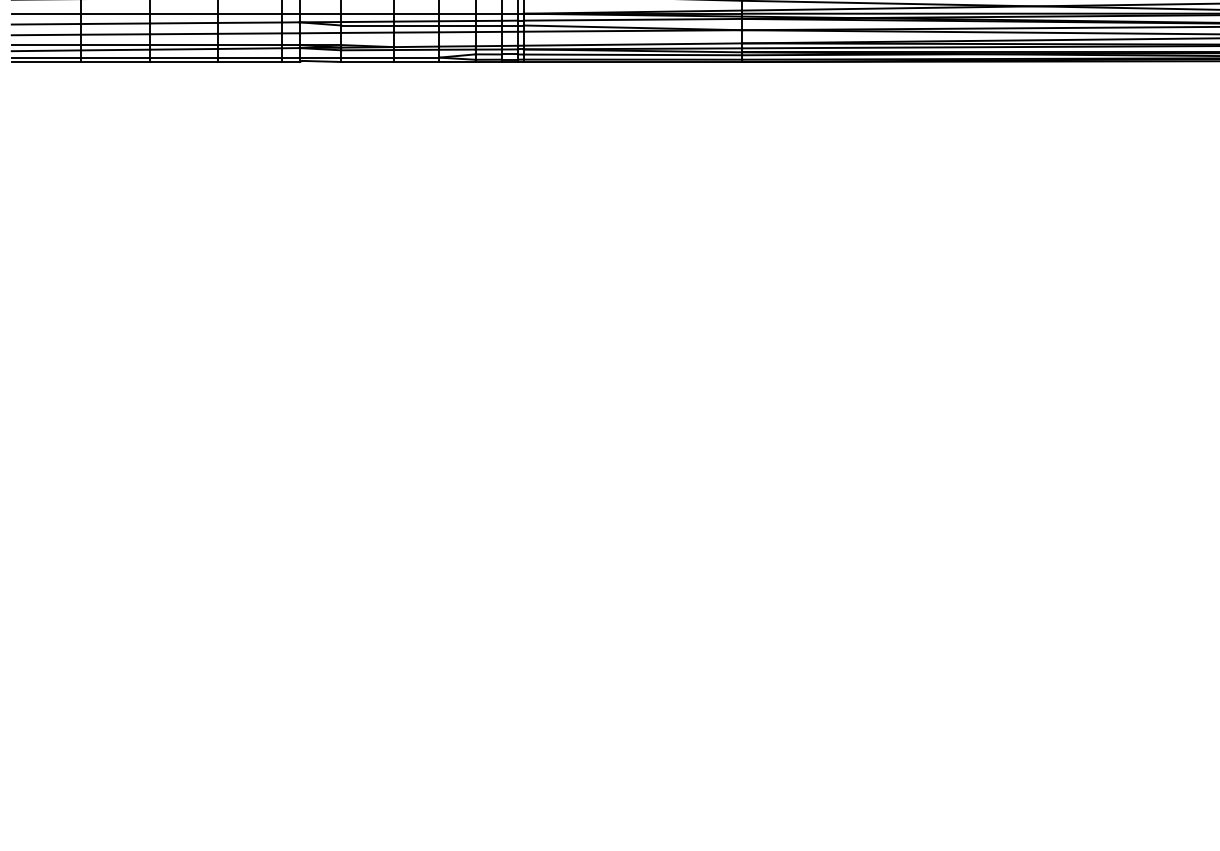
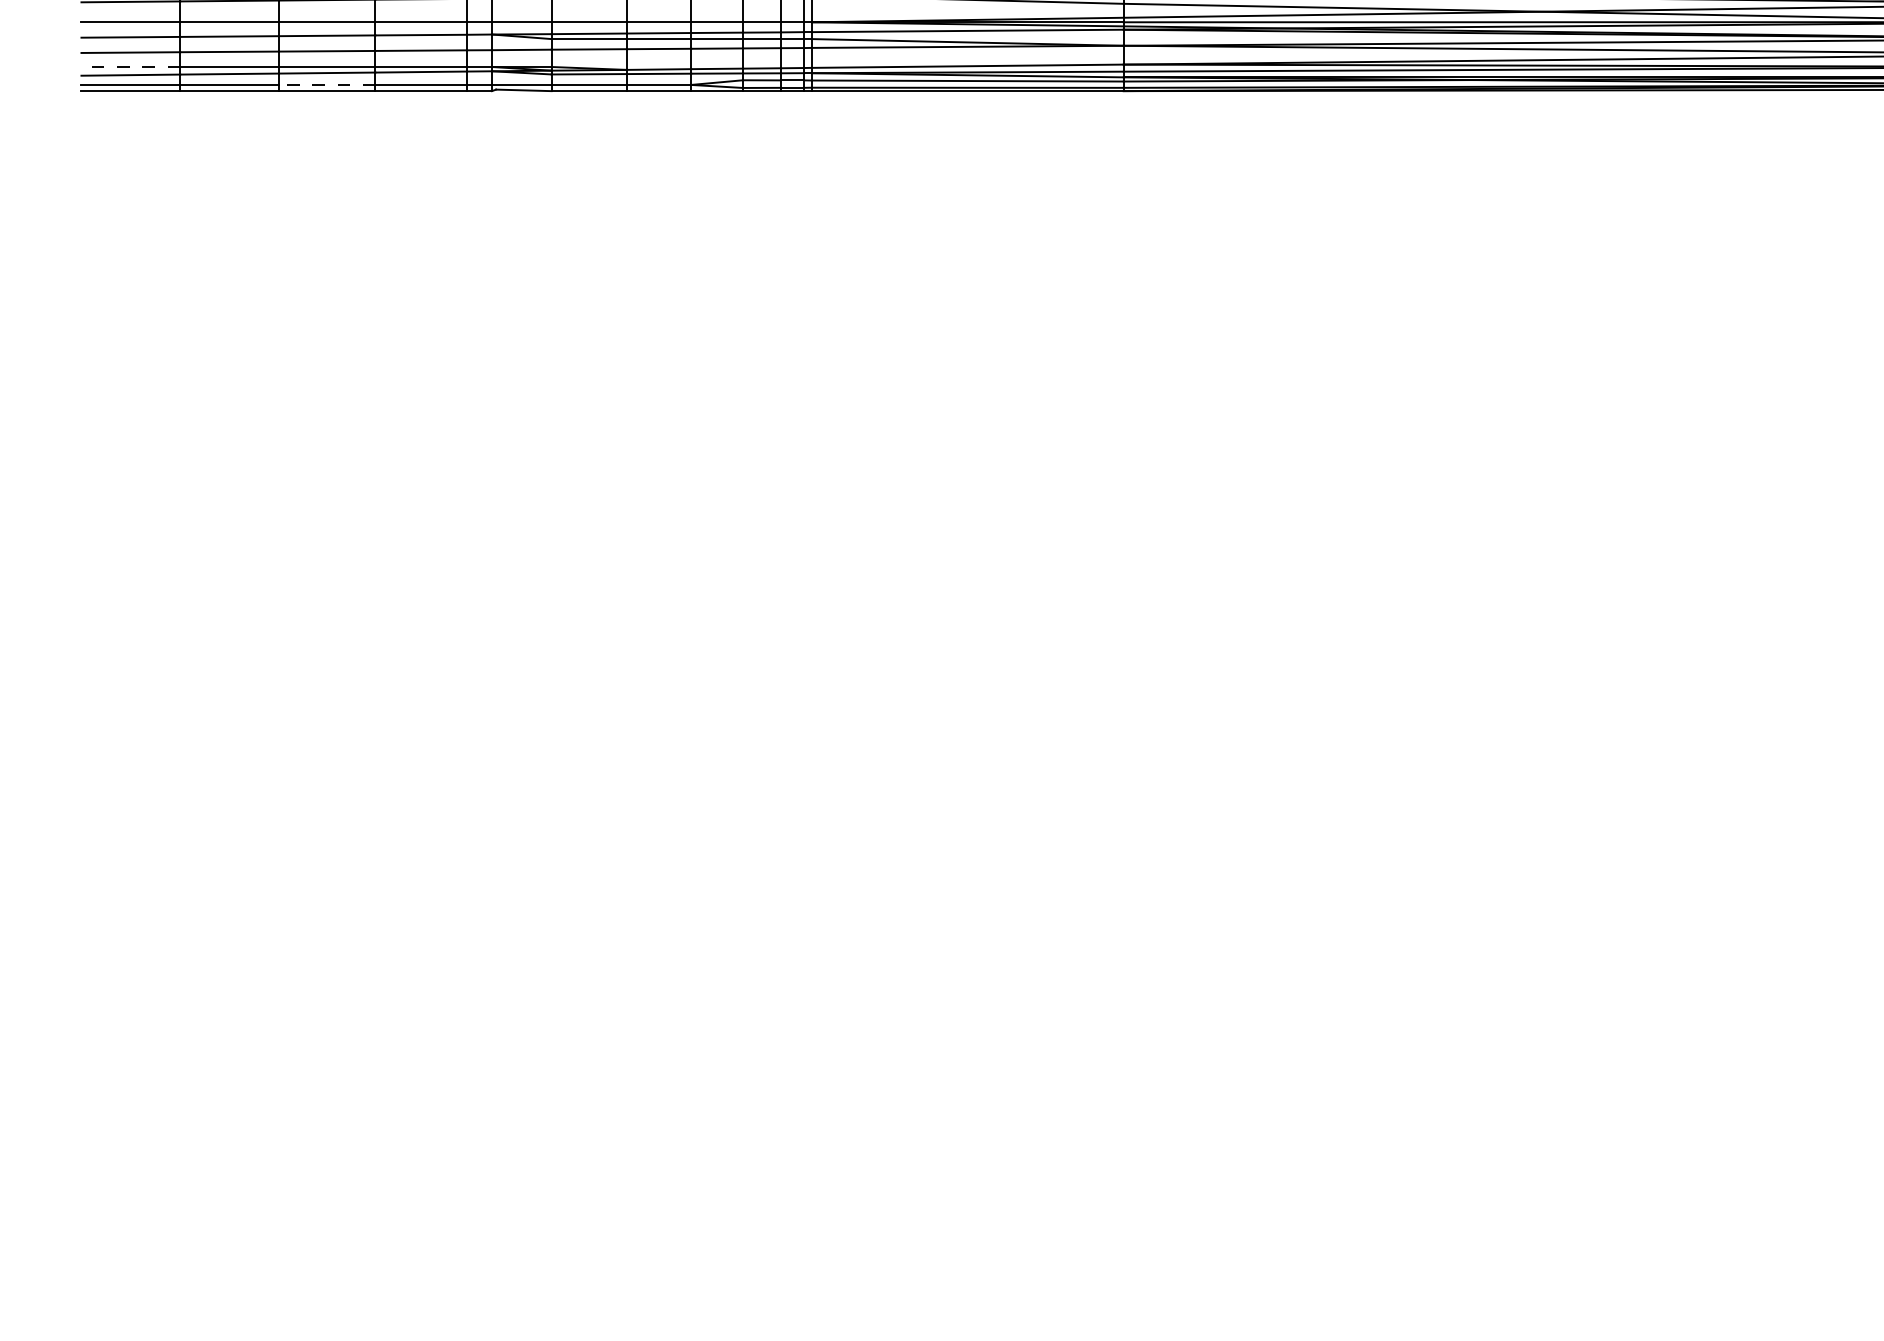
line: (46, 45) -> (130, 67), solid -> dashed
line: (183, 57) -> (326, 84), solid -> dashed

